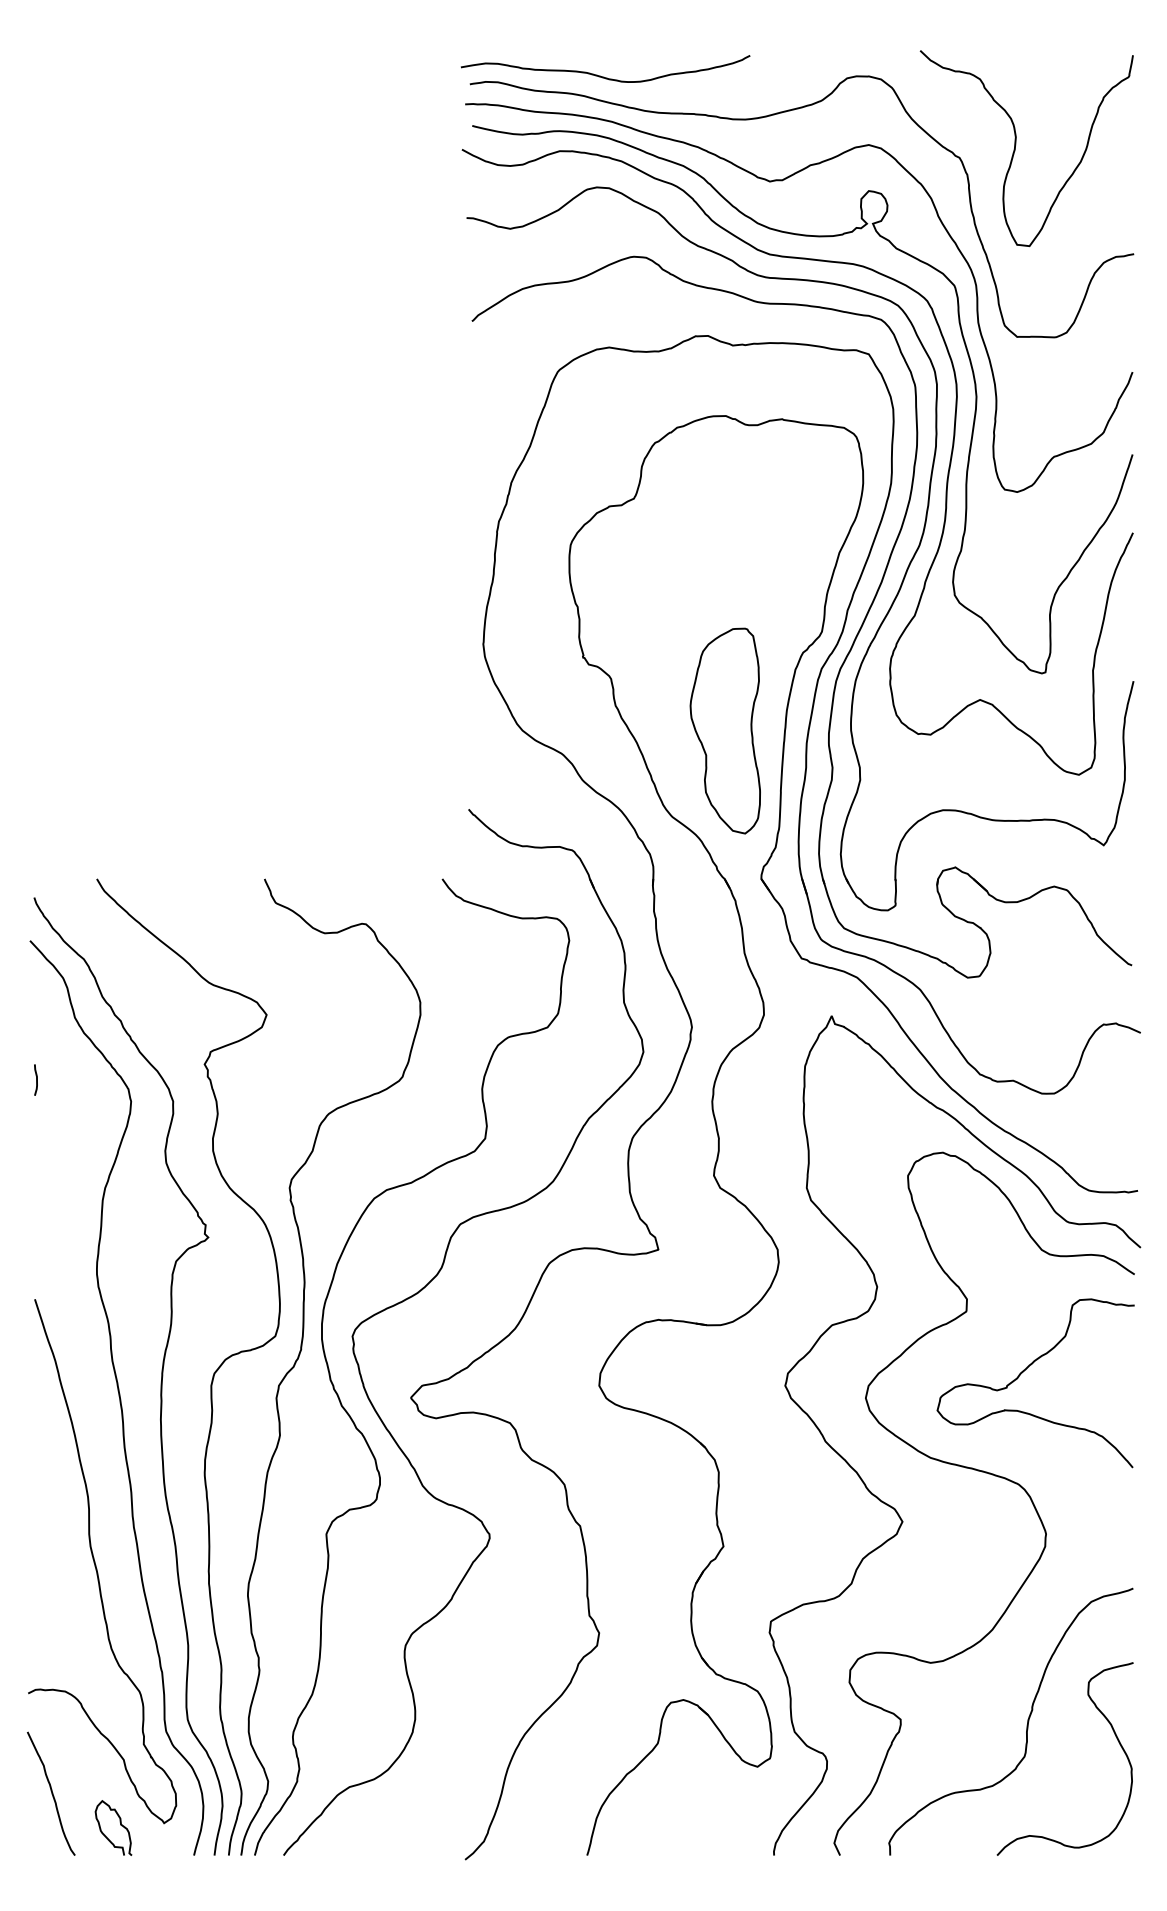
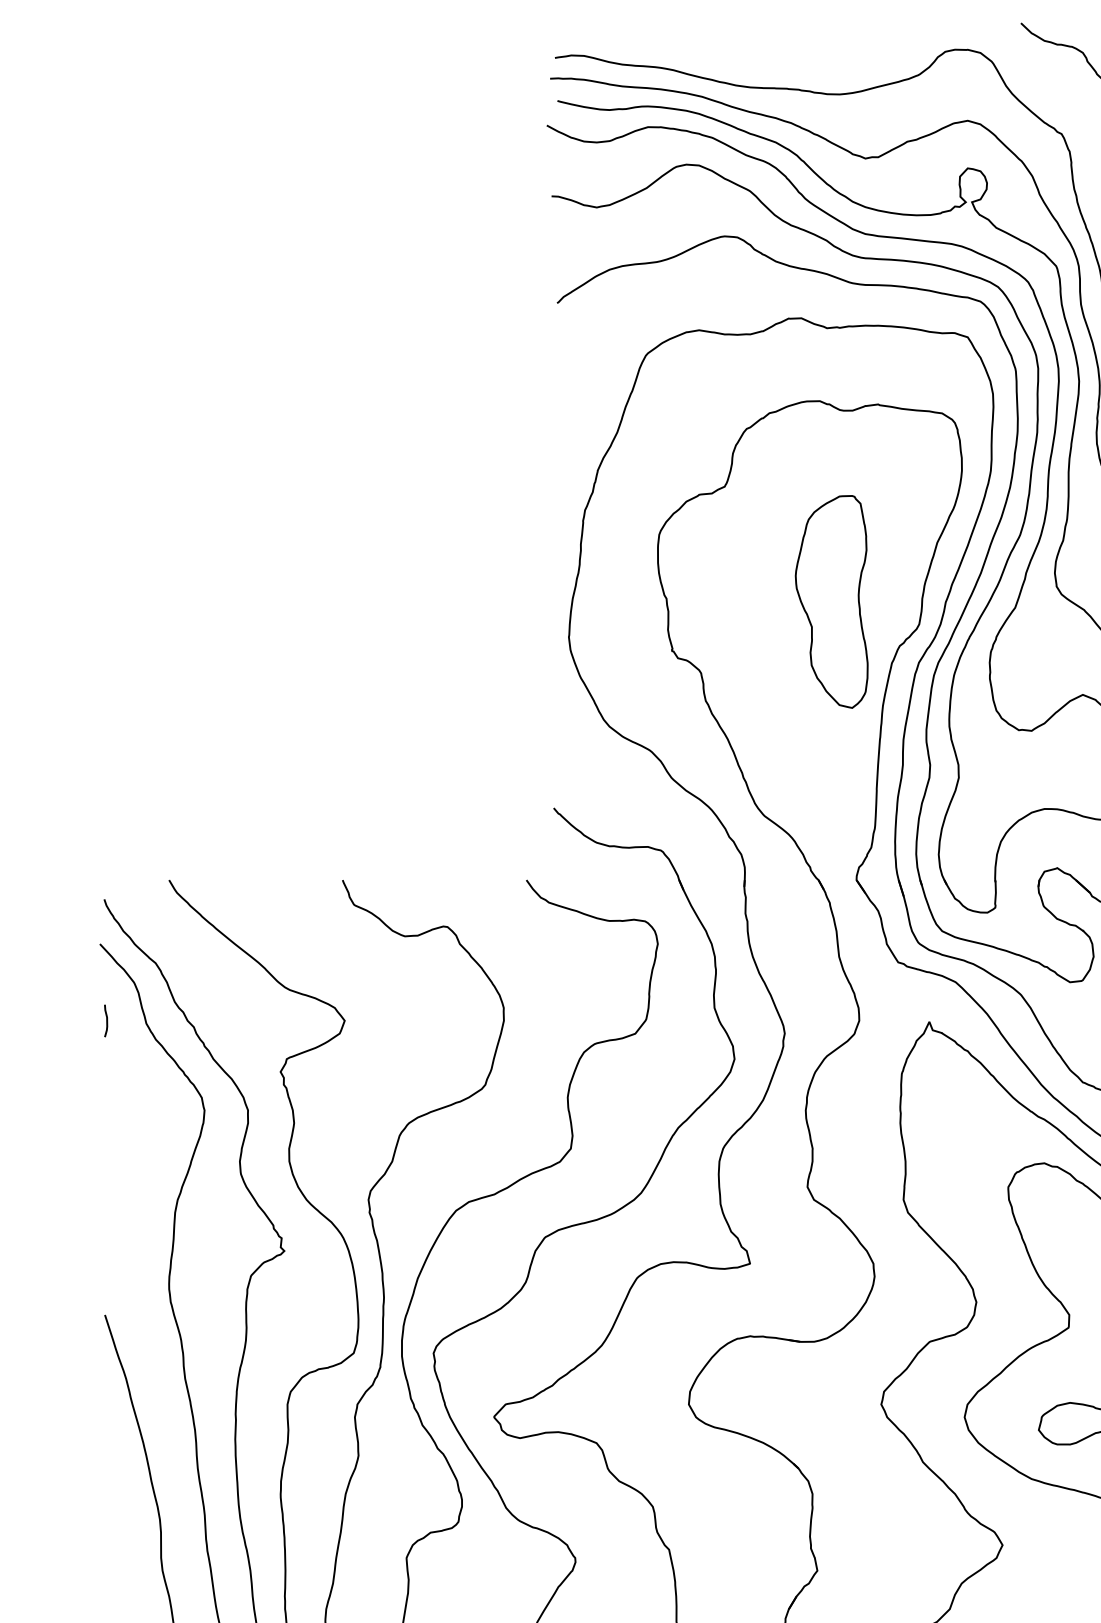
curve: (603, 76) -> (693, 49), removed
part: (724, 730) -> (830, 601), moved
curve: (36, 1079) -> (106, 1020), moved

